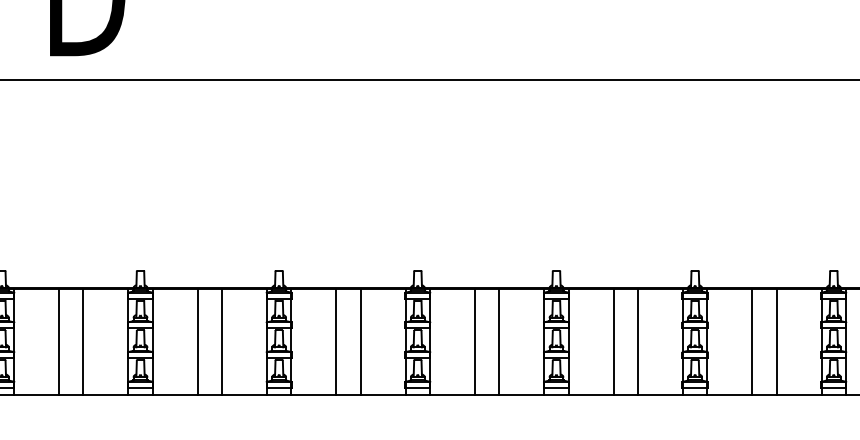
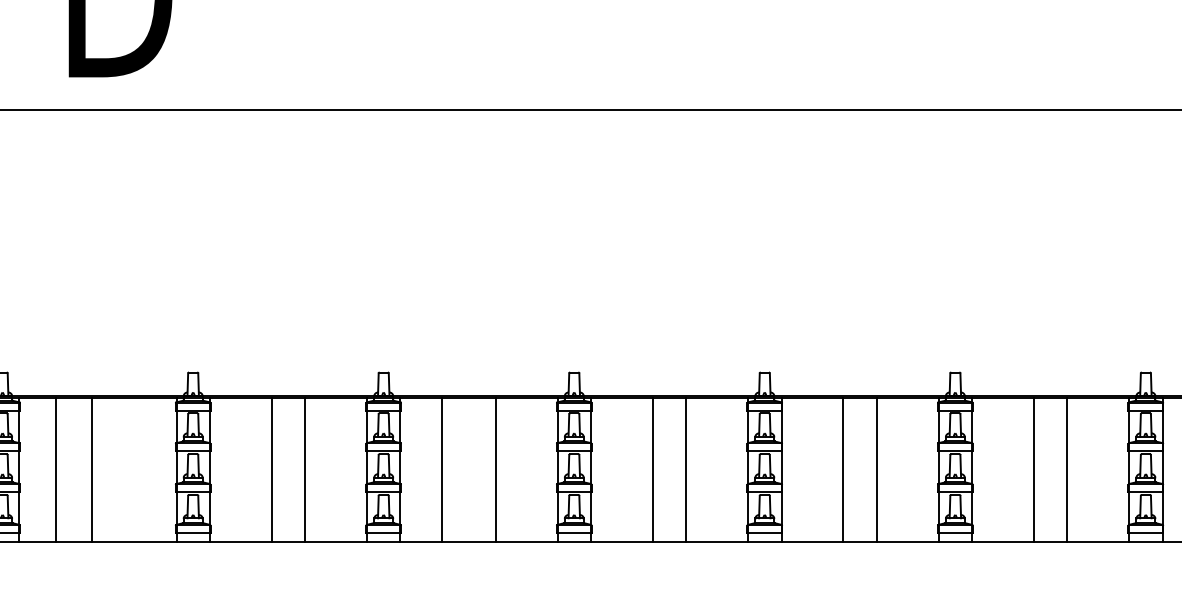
line: (59, 341) -> (56, 469), moved
line: (83, 341) -> (91, 469), moved
line: (336, 341) -> (442, 469), moved

